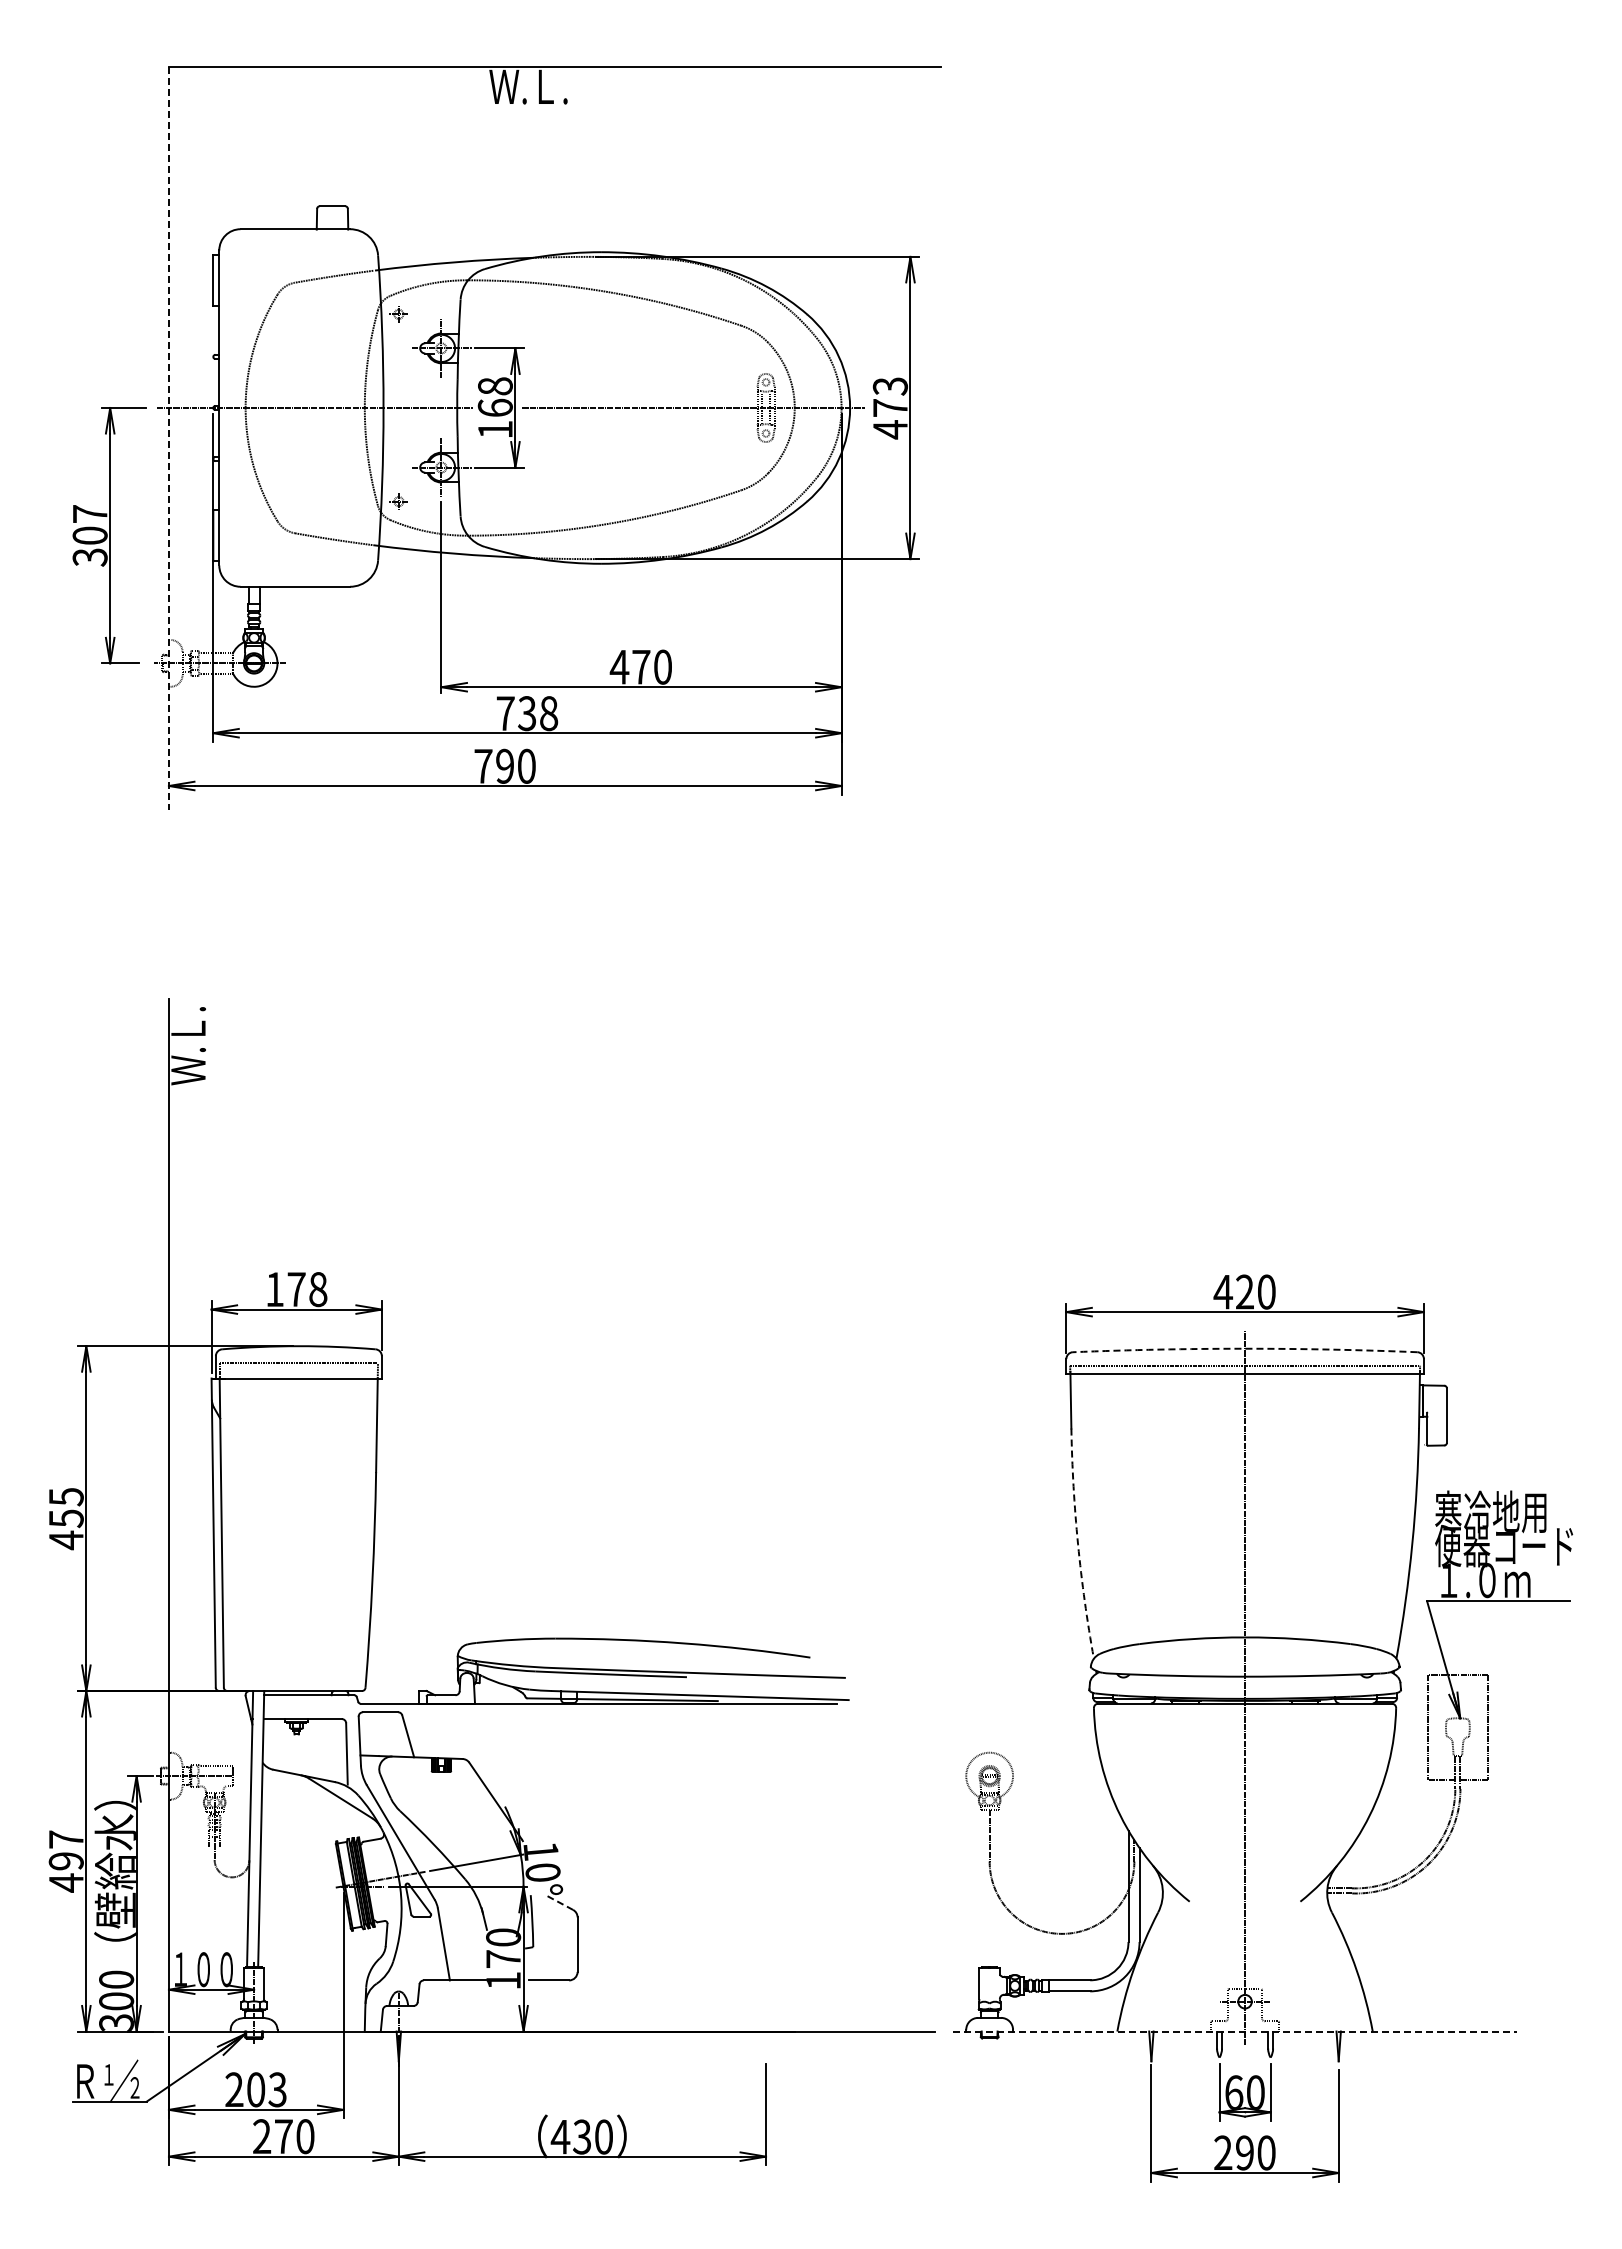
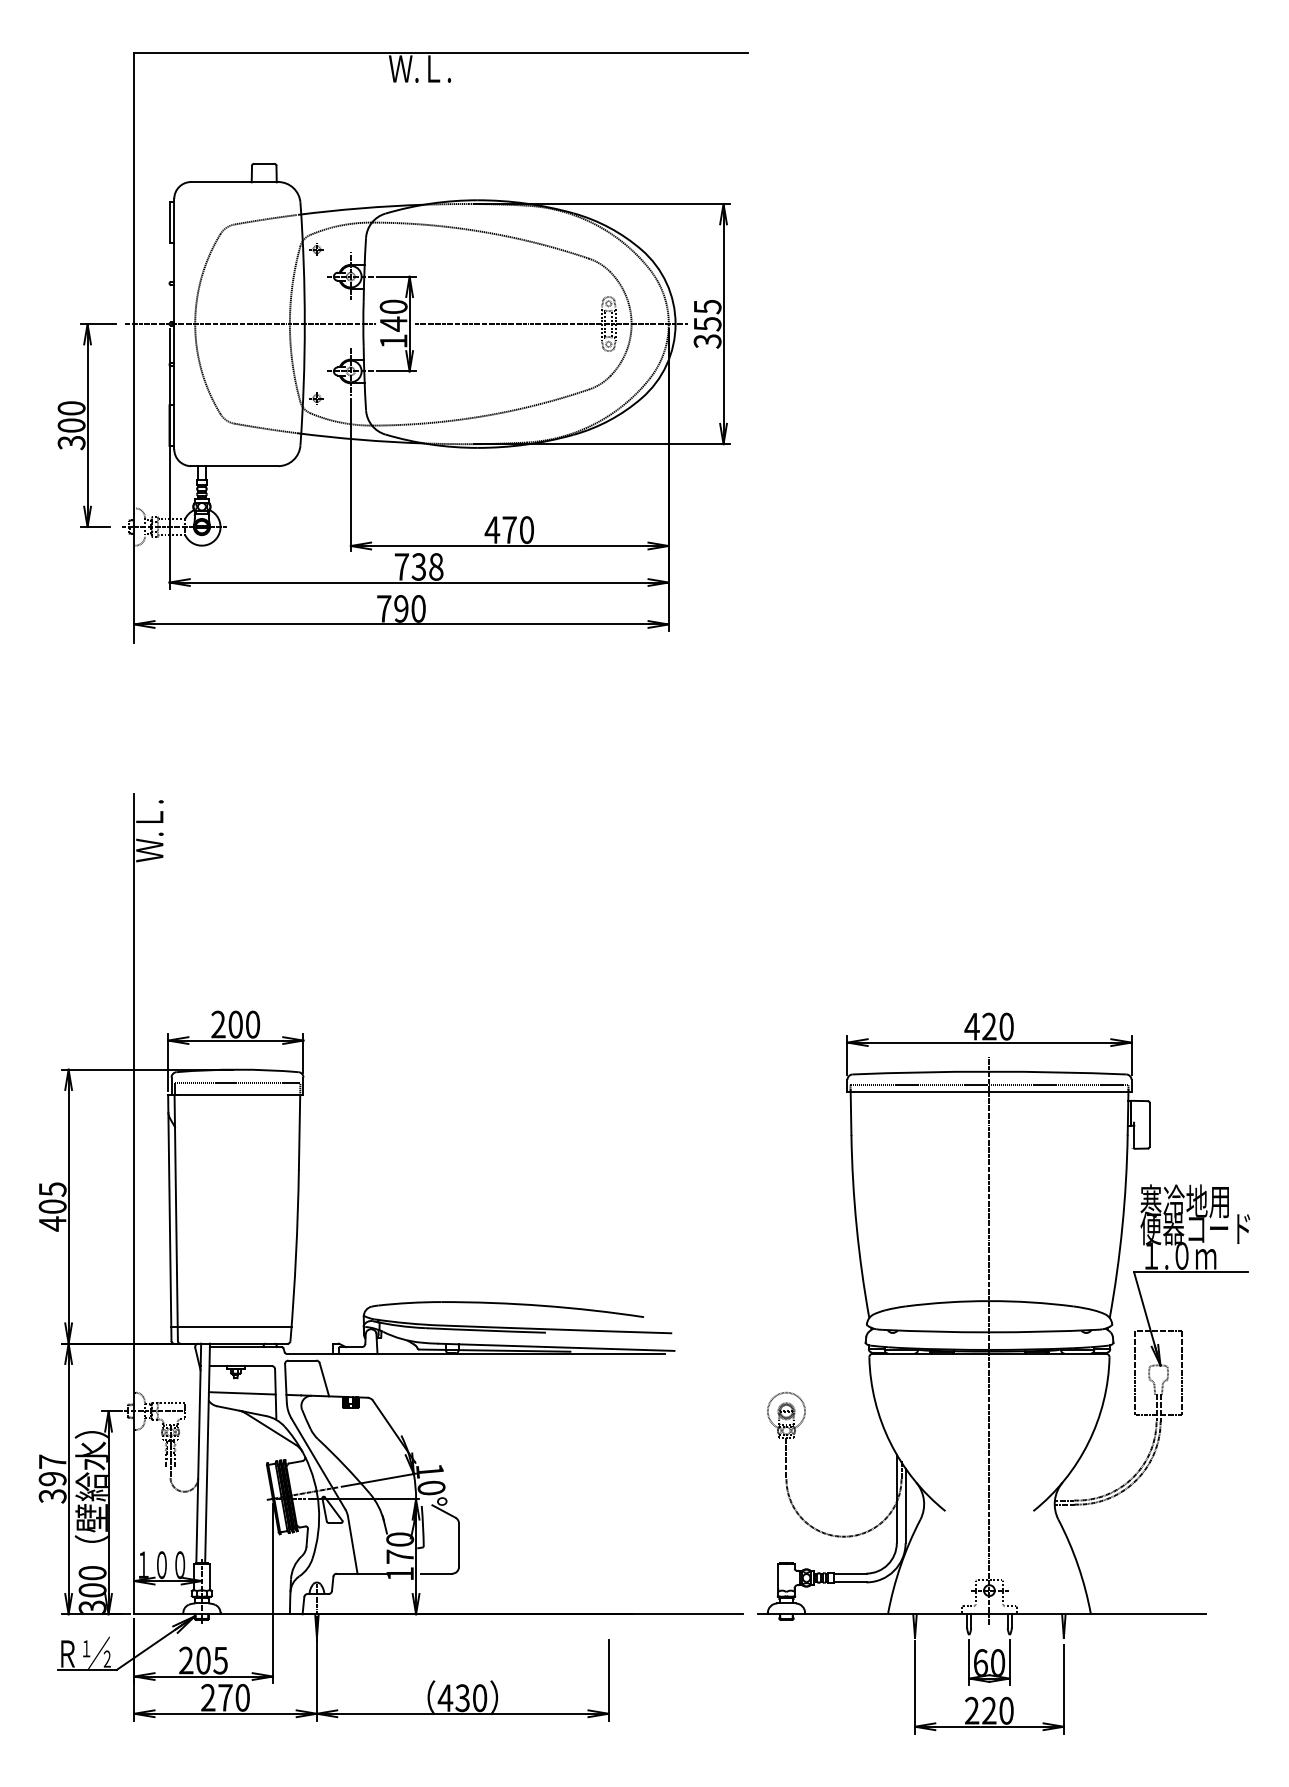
text: (494, 397) -> (392, 315), 168 -> 140
text: (890, 408) -> (707, 324), 473 -> 355
line: (168, 439) -> (133, 349), dashed -> solid
text: (89, 513) -> (71, 407), 307 -> 300
text: (296, 1289) -> (235, 1024), 178 -> 200
arc: (1245, 1348) -> (989, 1071), dashed -> solid
text: (65, 1518) -> (52, 1206), 455 -> 405
arc: (1078, 1544) -> (857, 1227), dashed -> solid
line: (290, 1669) -> (230, 1326), added
line: (304, 1752) -> (241, 1392), added
text: (65, 1882) -> (52, 1495), 497 -> 397
line: (558, 1901) -> (443, 1510), dashed -> solid
line: (1235, 2031) -> (981, 1614), dashed -> solid
text: (277, 2089) -> (220, 1660), 203 -> 205
text: (1244, 2153) -> (989, 1711), 290 -> 220

